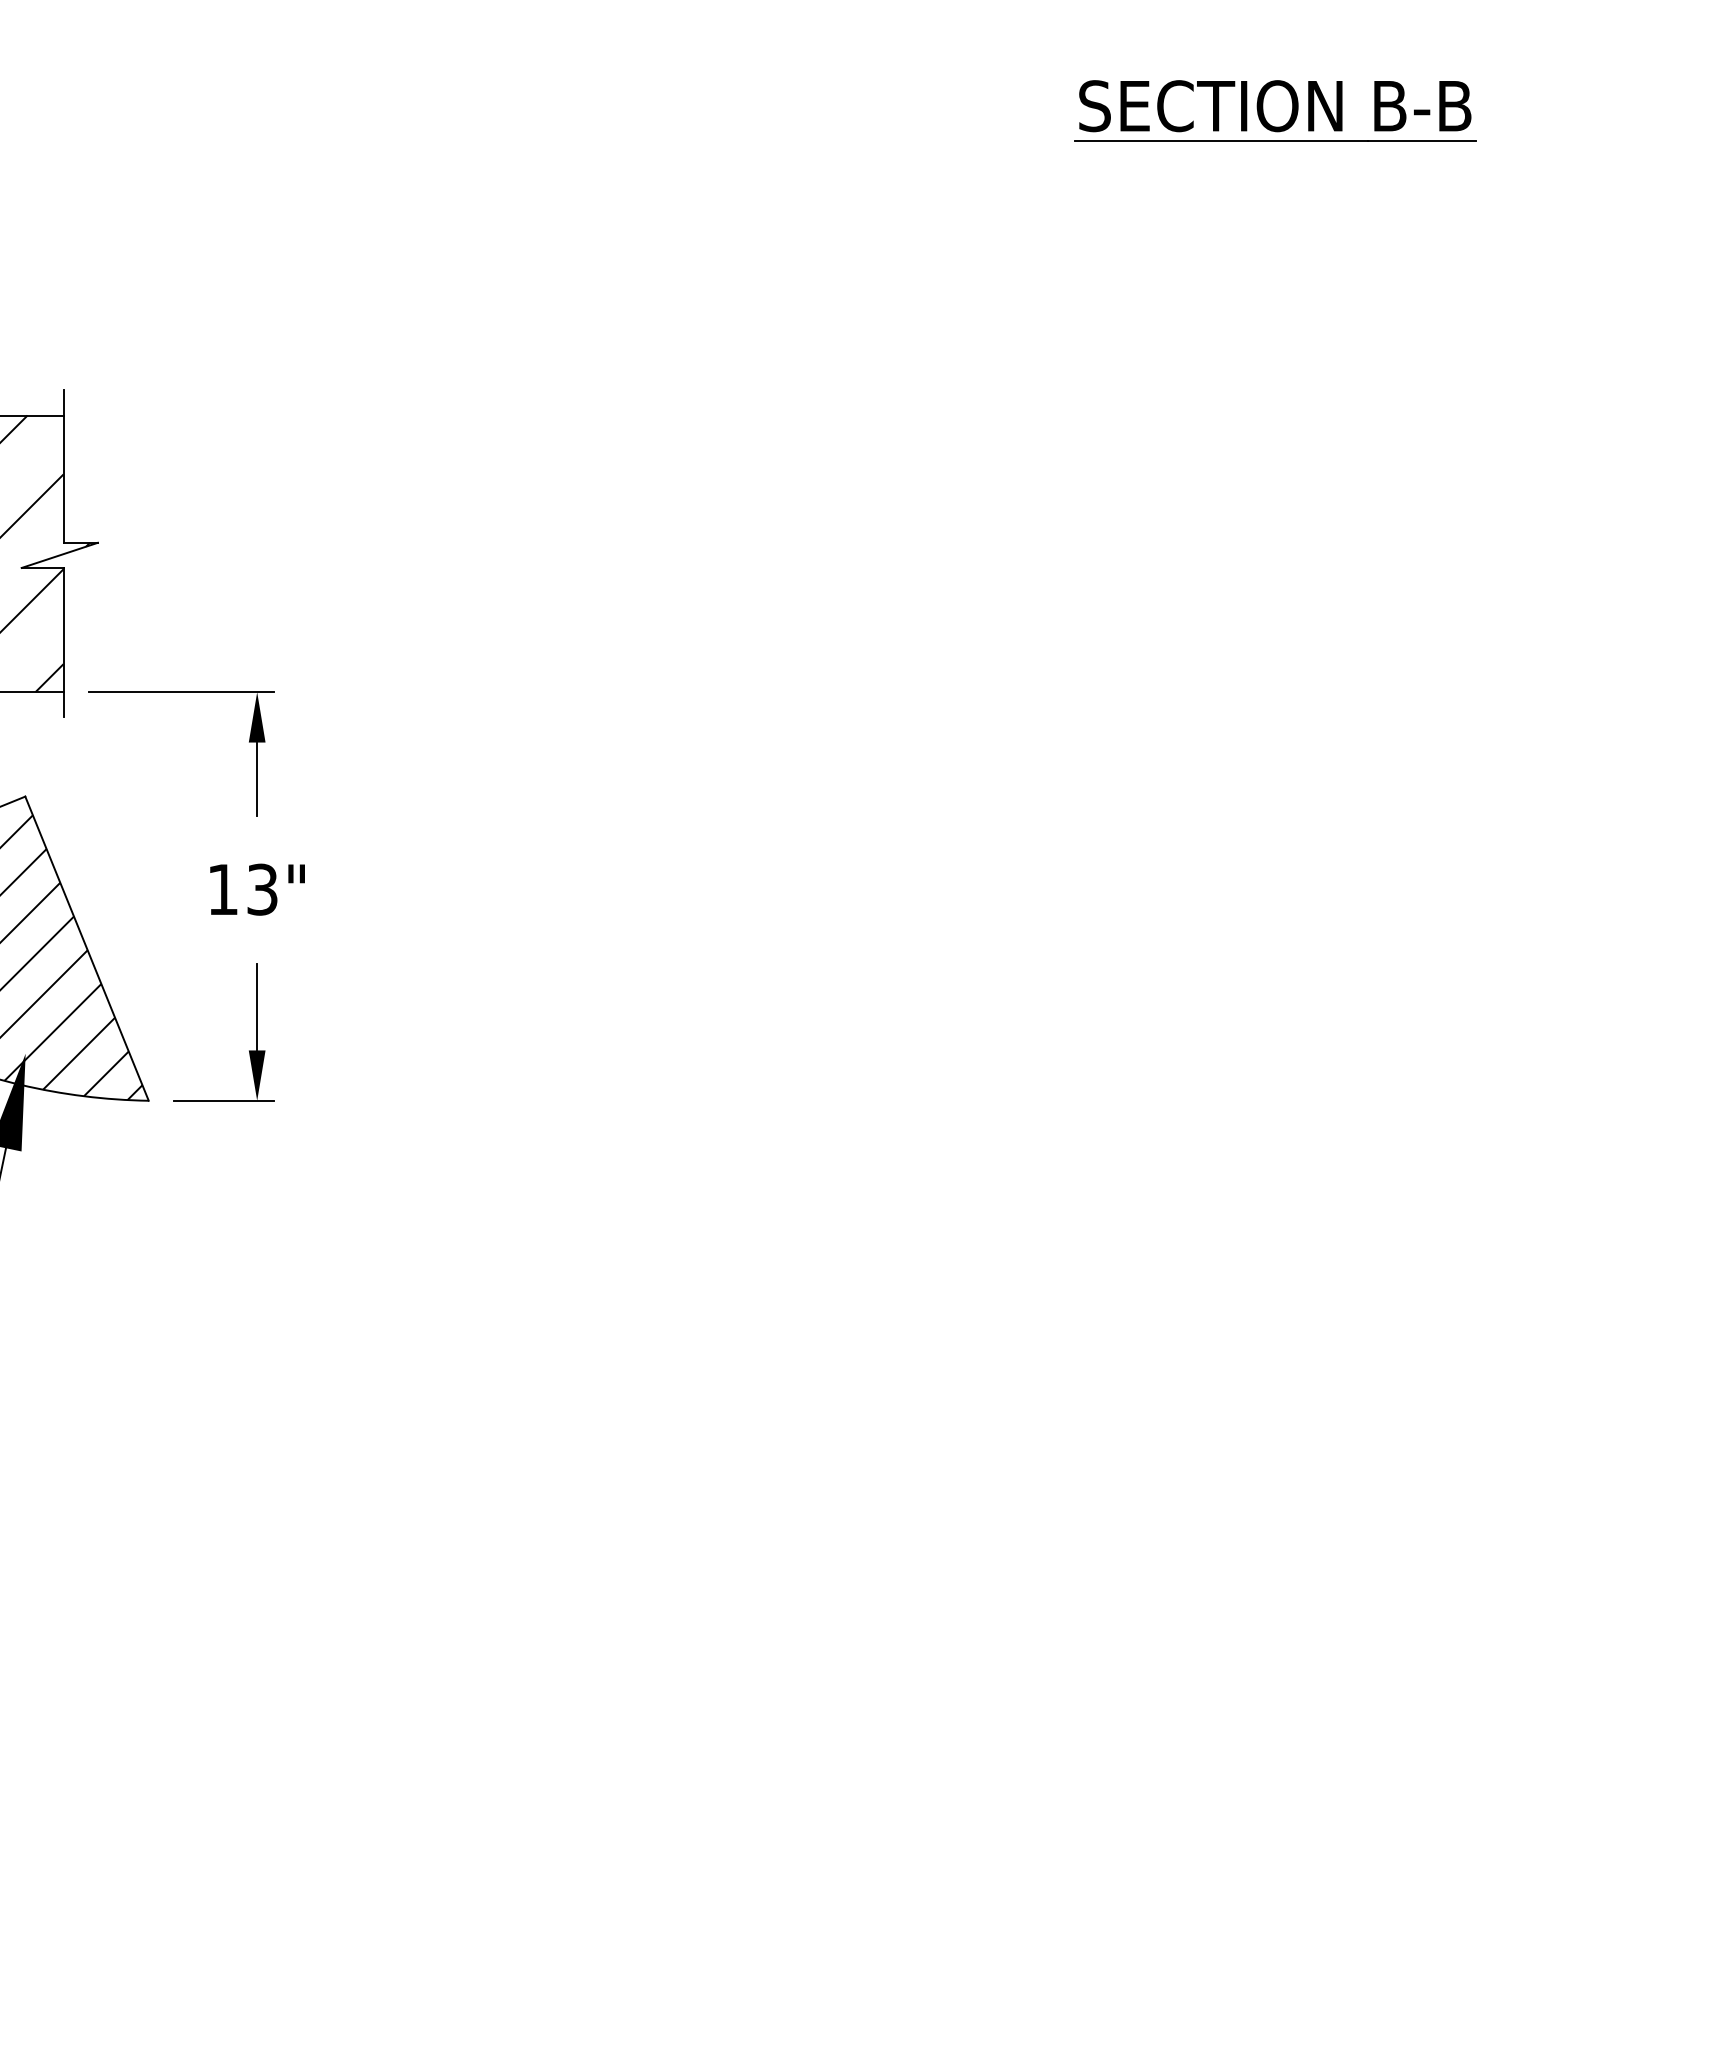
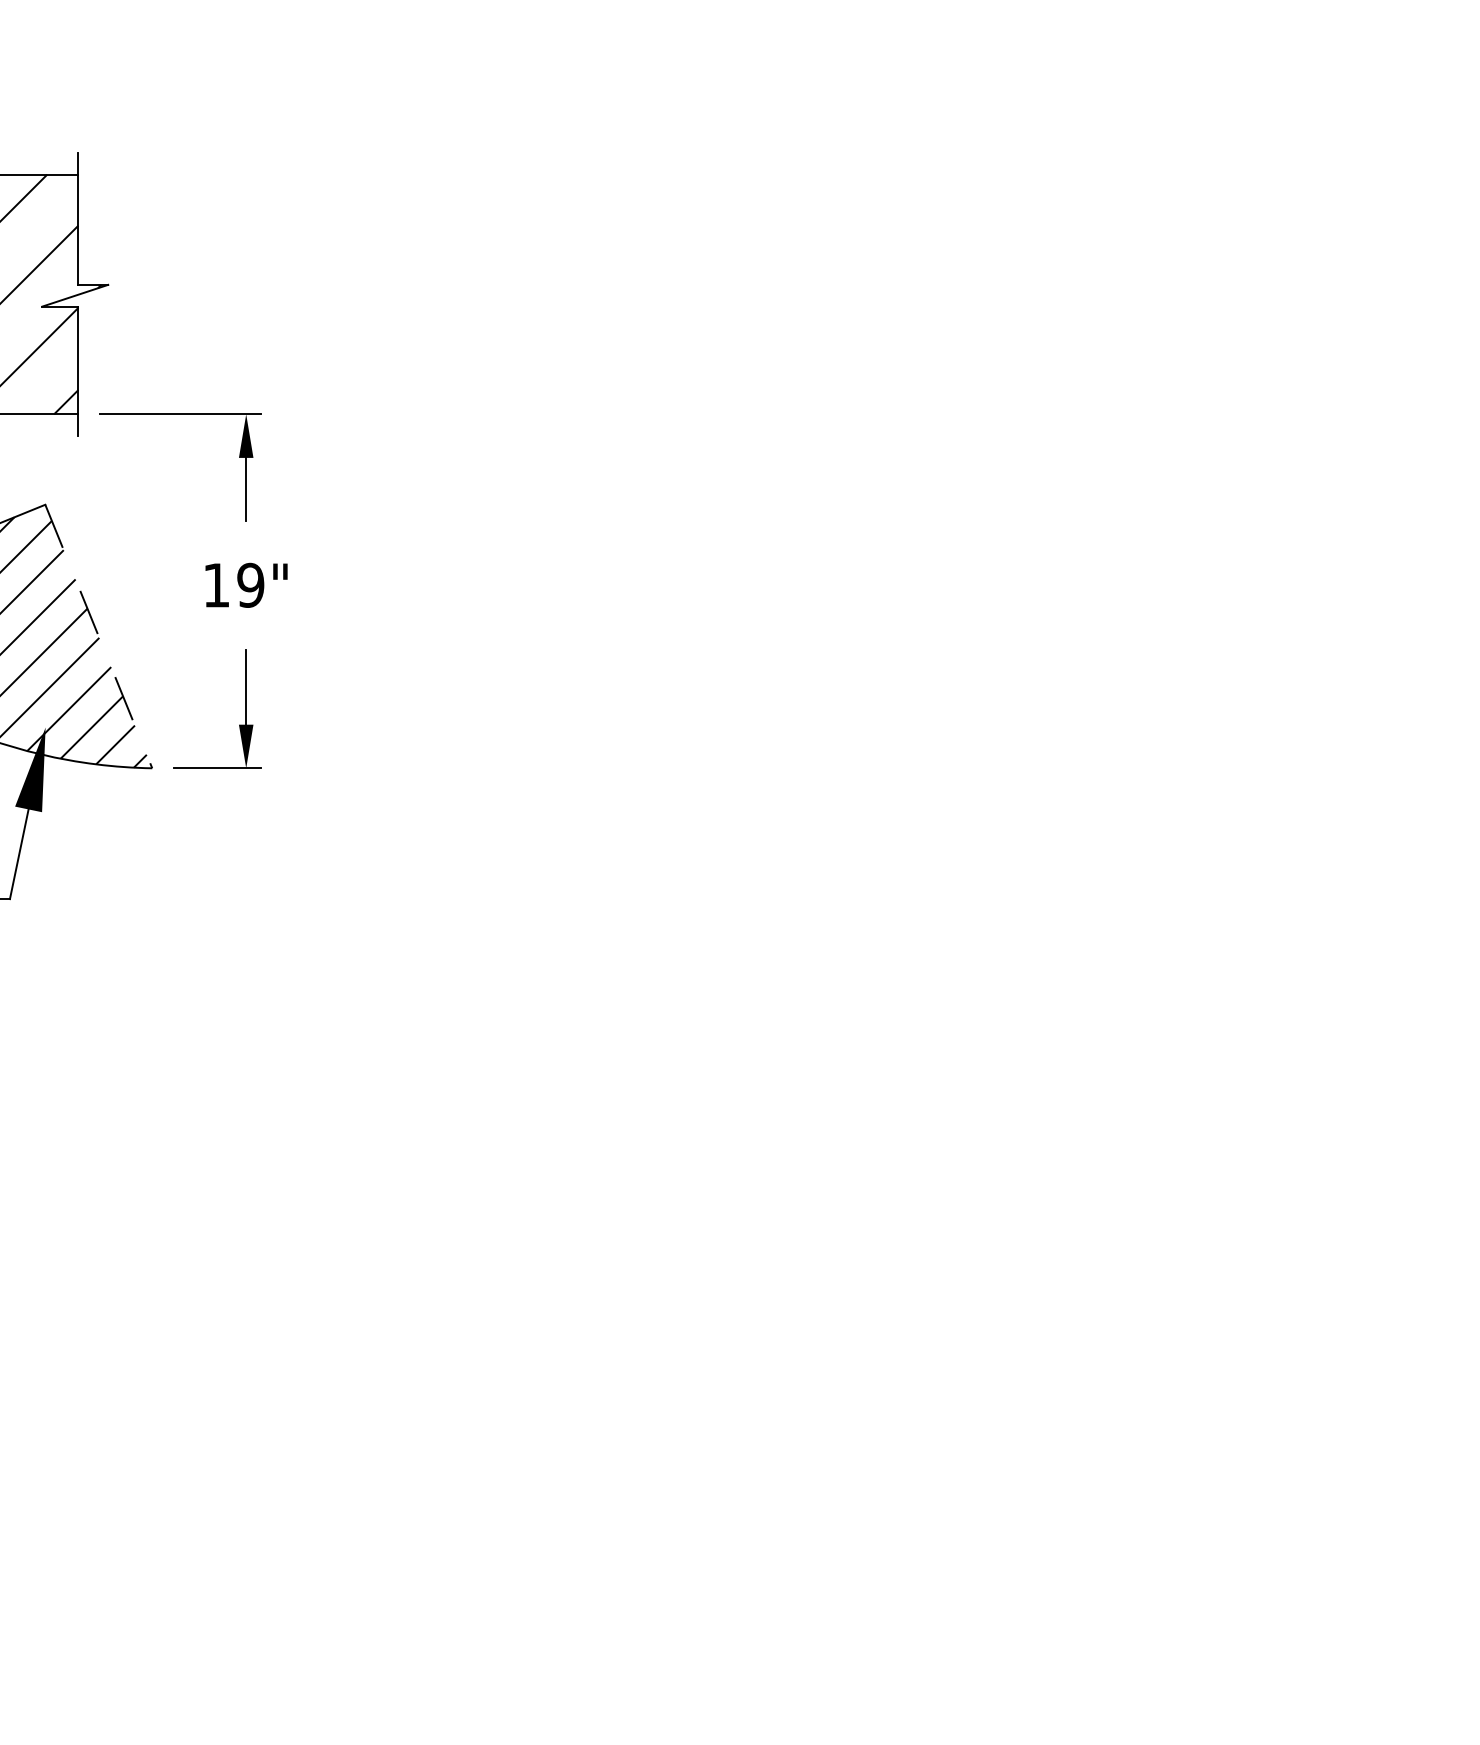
text: (261, 889) -> (249, 585), 13" -> 19"
line: (87, 949) -> (99, 637), solid -> dashed

